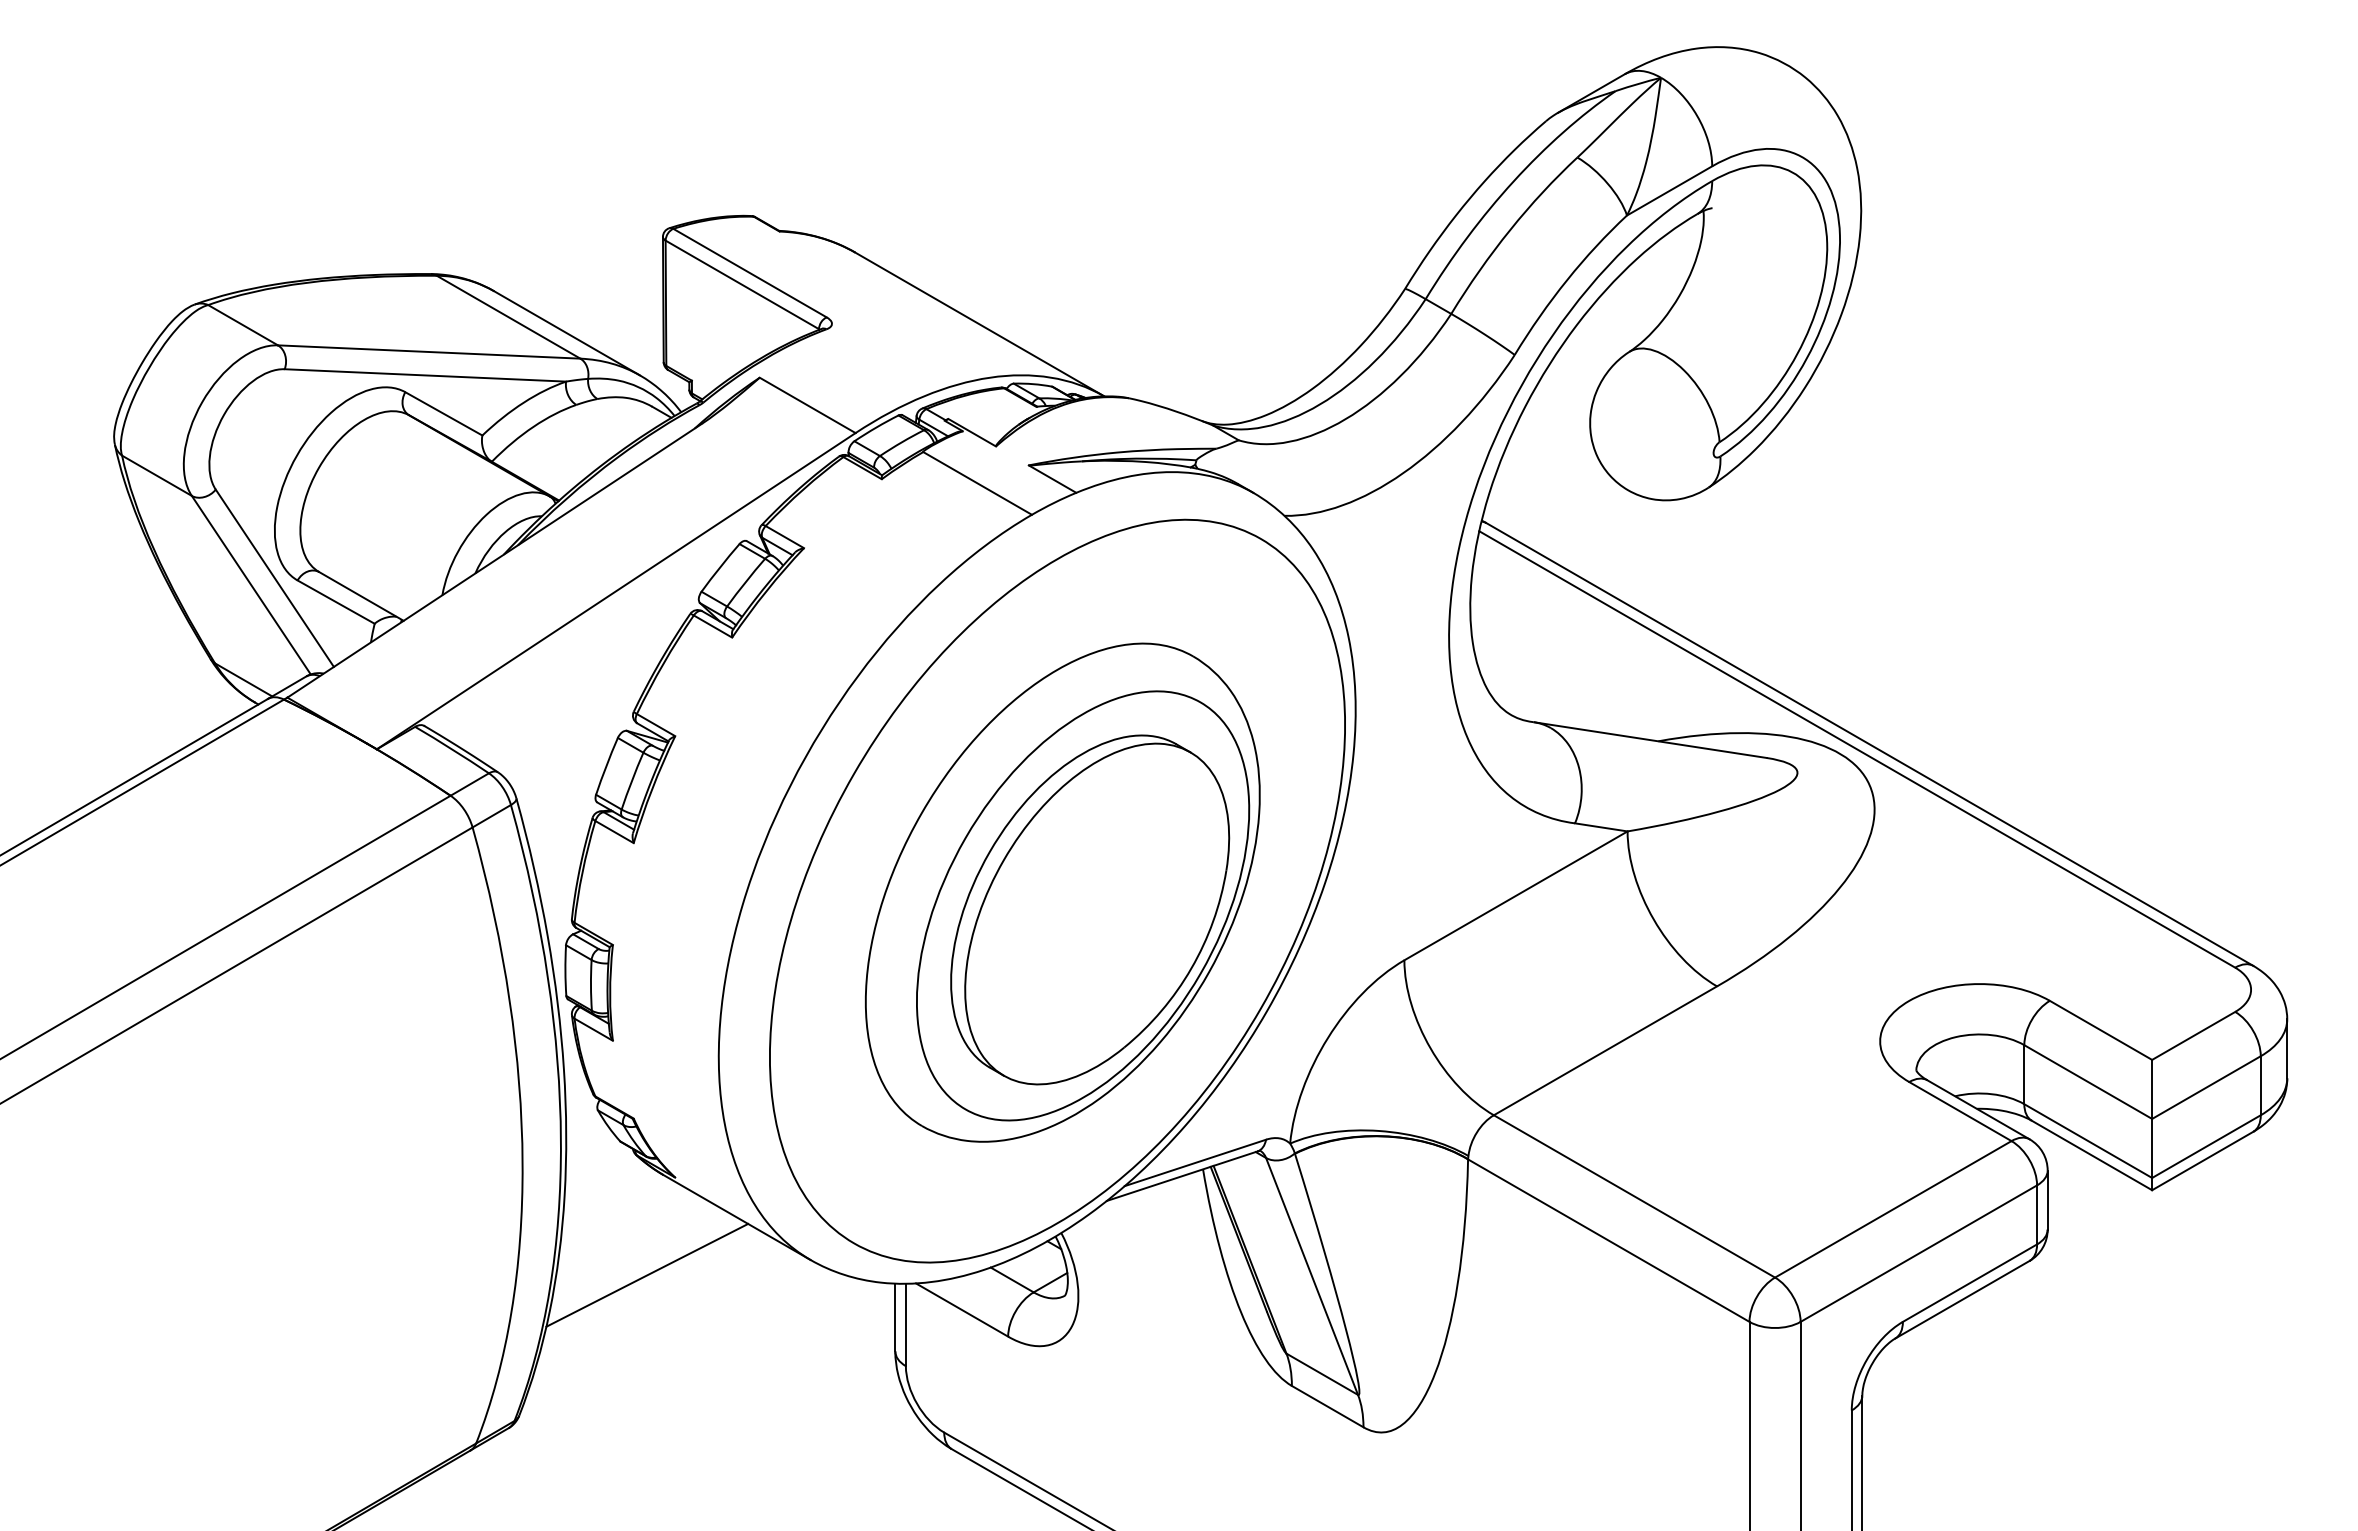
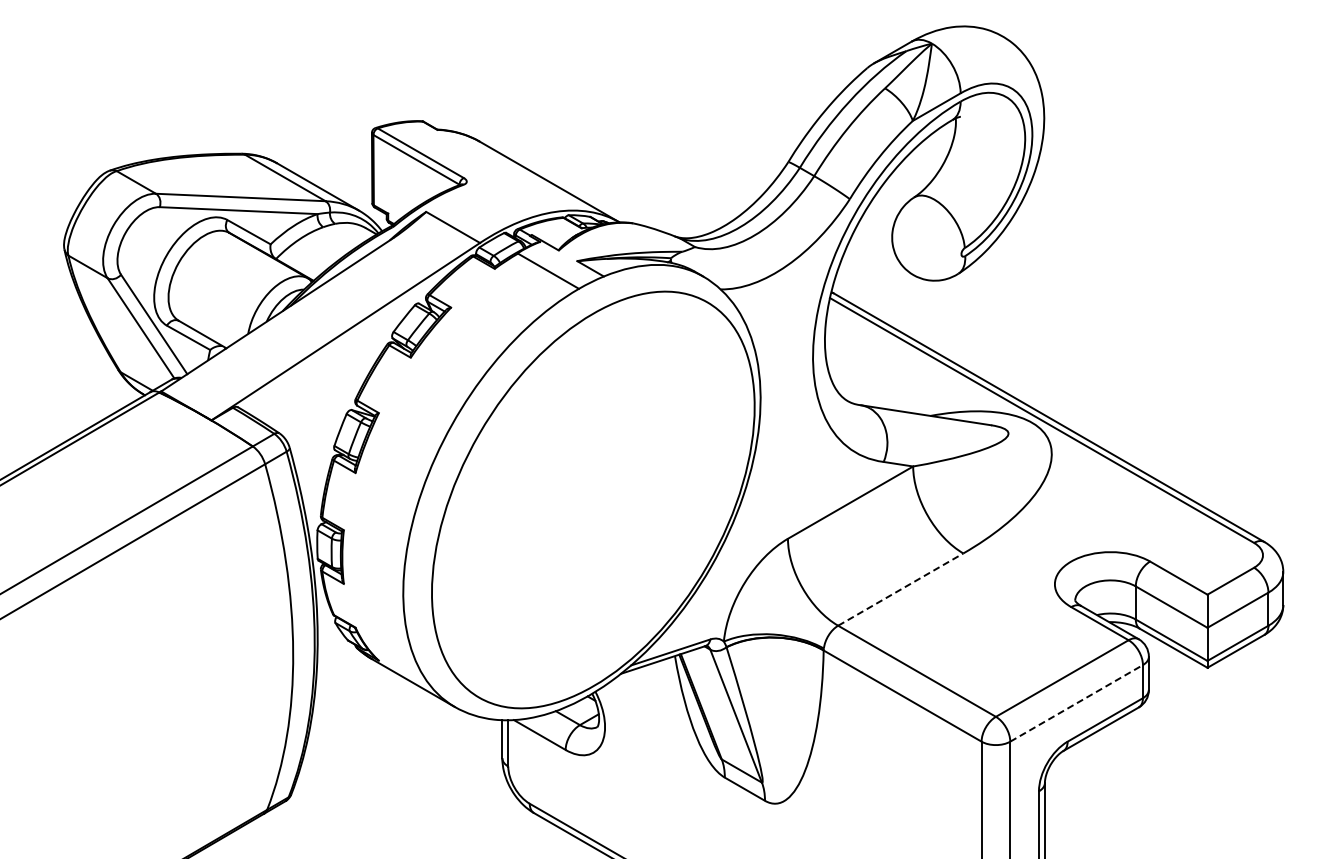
part: (1063, 892) -> (596, 500), removed
line: (1606, 1050) -> (901, 589), solid -> dashed
line: (1918, 1253) -> (1076, 703), solid -> dashed
line: (646, 1275) -> (362, 715), removed

